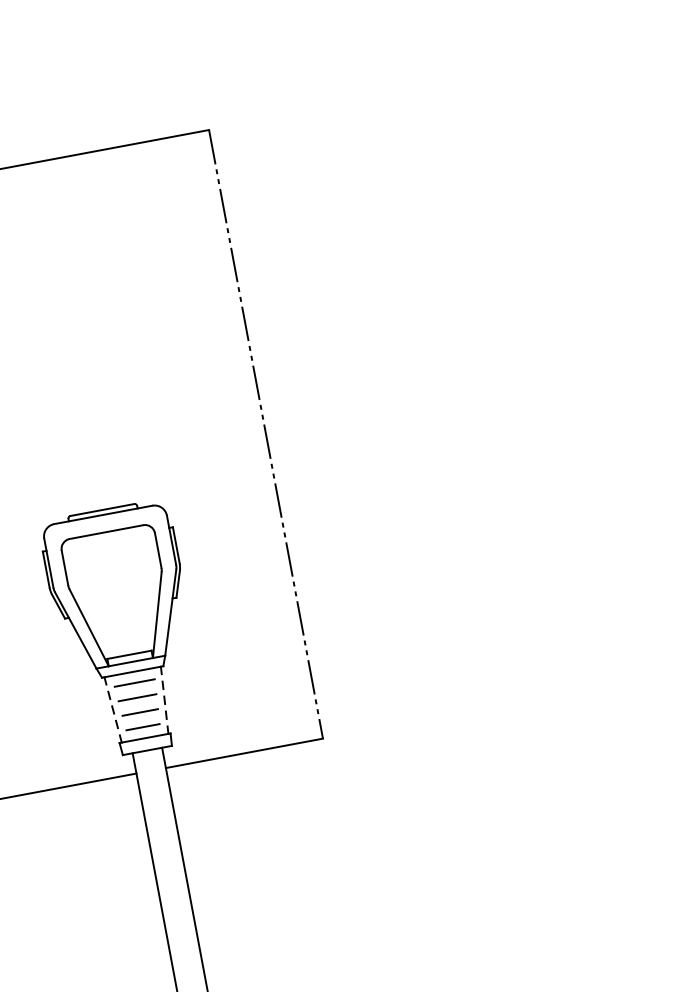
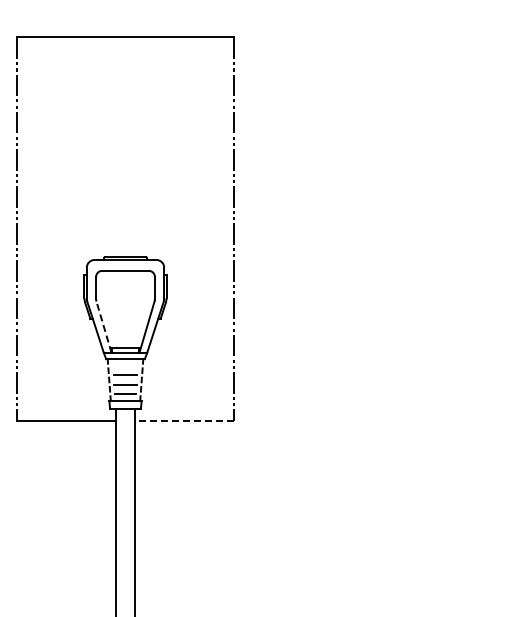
line: (90, 628) -> (104, 327), solid -> dashed
line: (134, 683) -> (125, 366), removed
line: (244, 753) -> (184, 421), solid -> dashed

